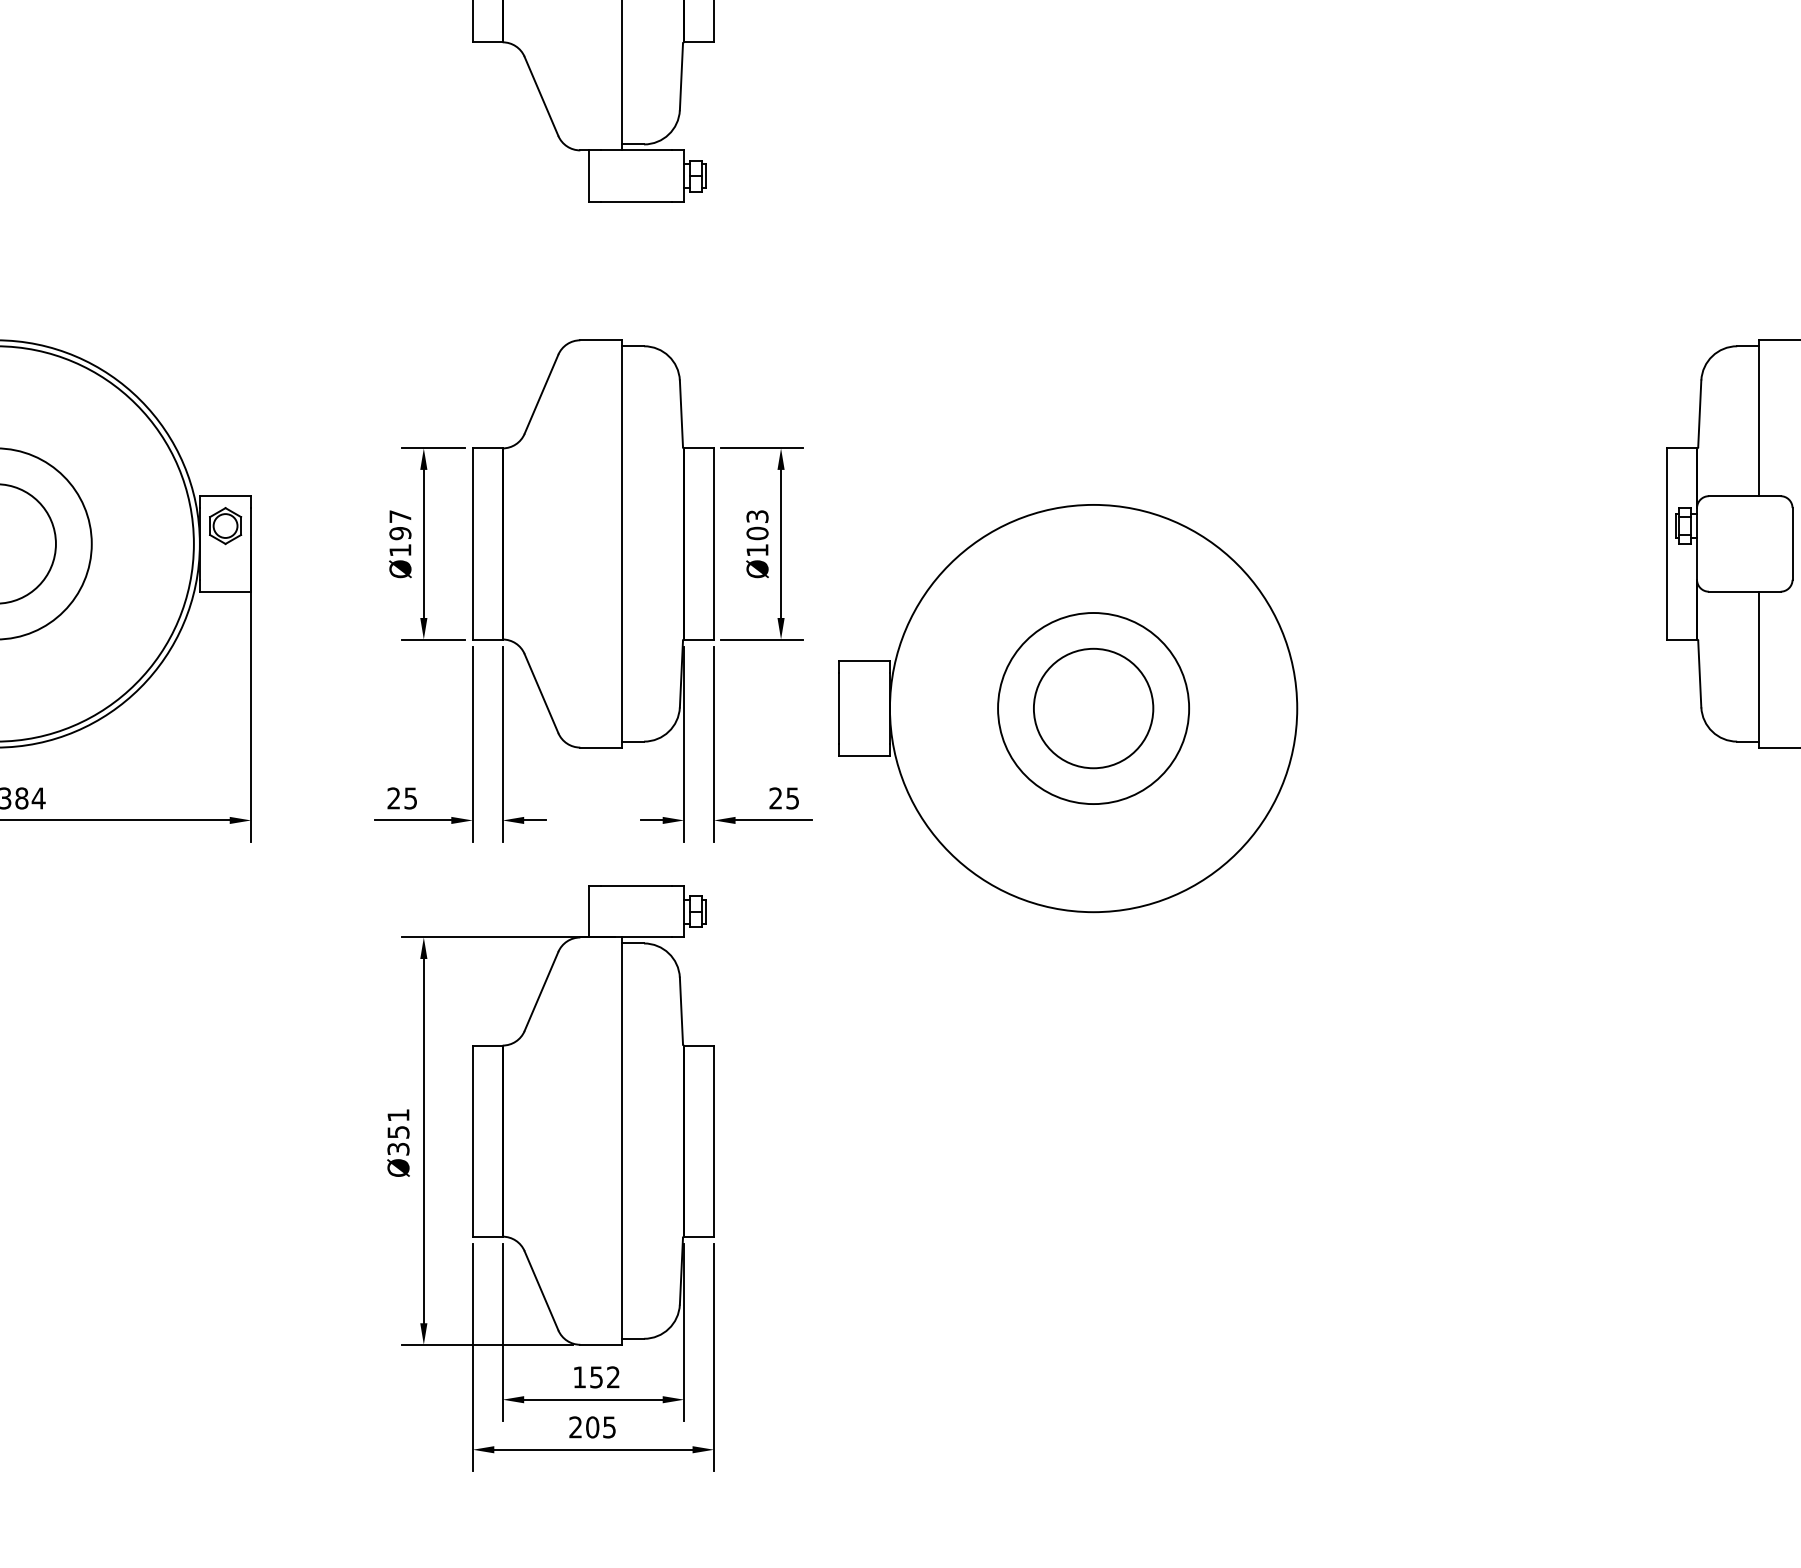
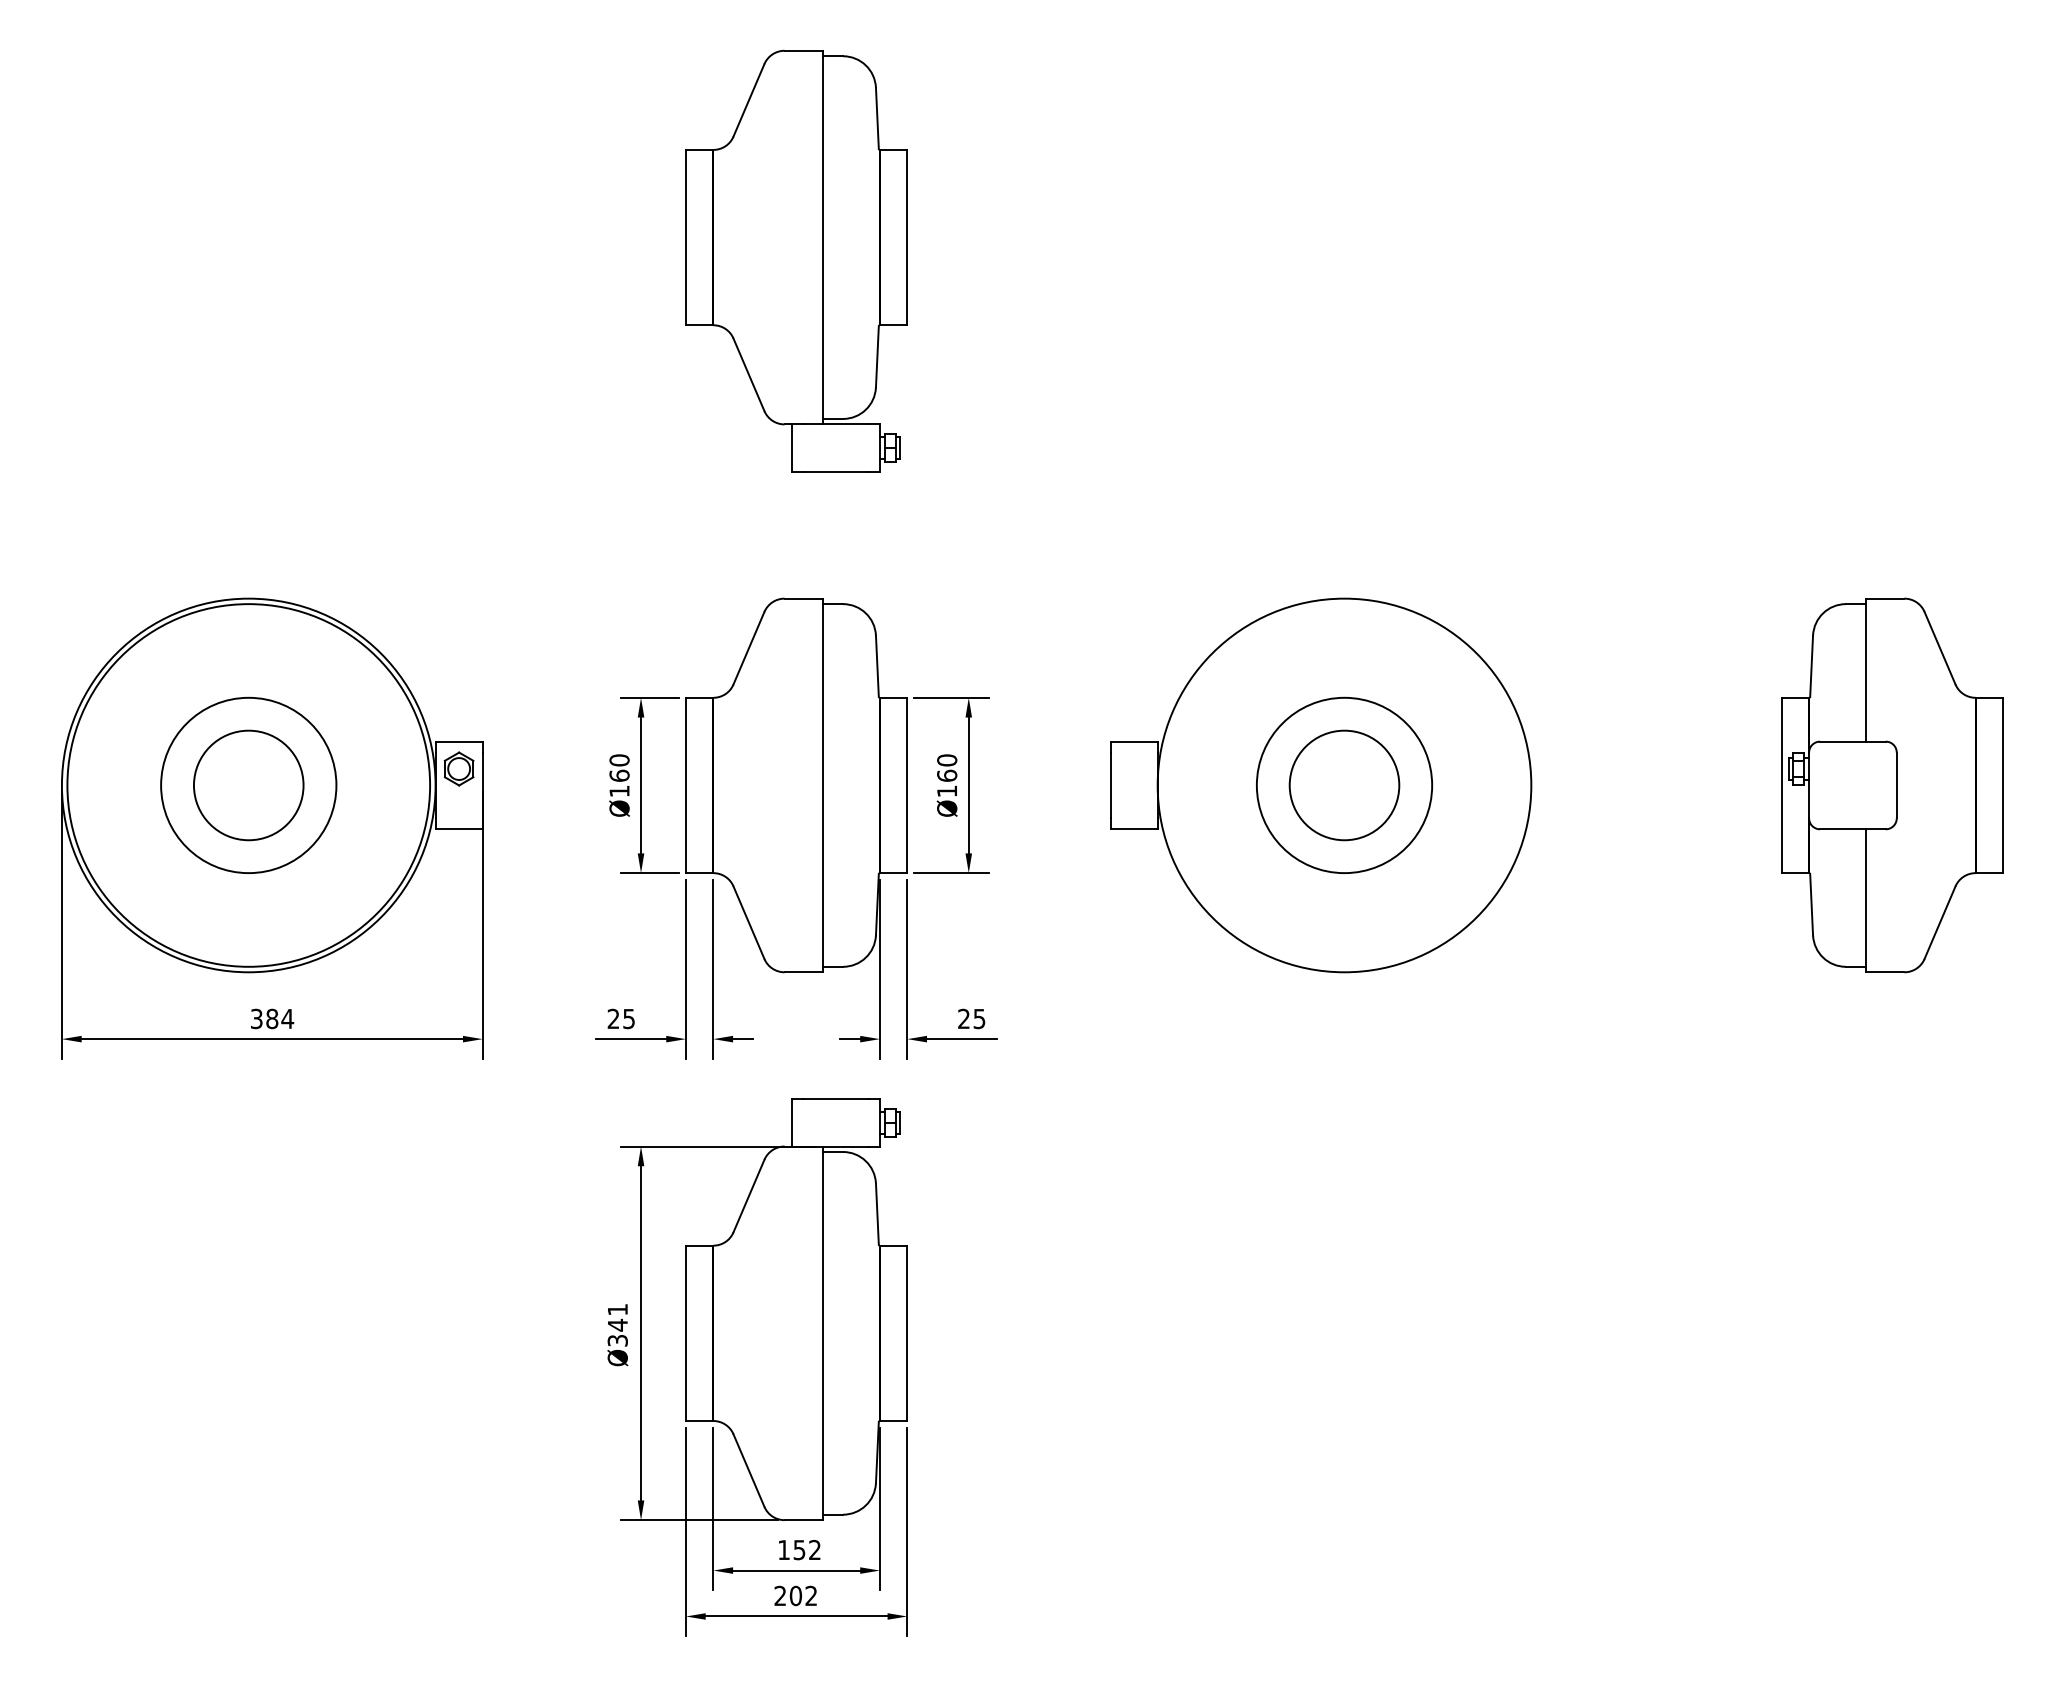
text: (400, 524) -> (619, 767), Ø197 -> Ø160
text: (757, 524) -> (947, 767), Ø103 -> Ø160
part: (1068, 708) -> (1321, 785), moved
text: (398, 1131) -> (617, 1324), Ø351 -> Ø341
text: (608, 1426) -> (810, 1595), 205 -> 202

